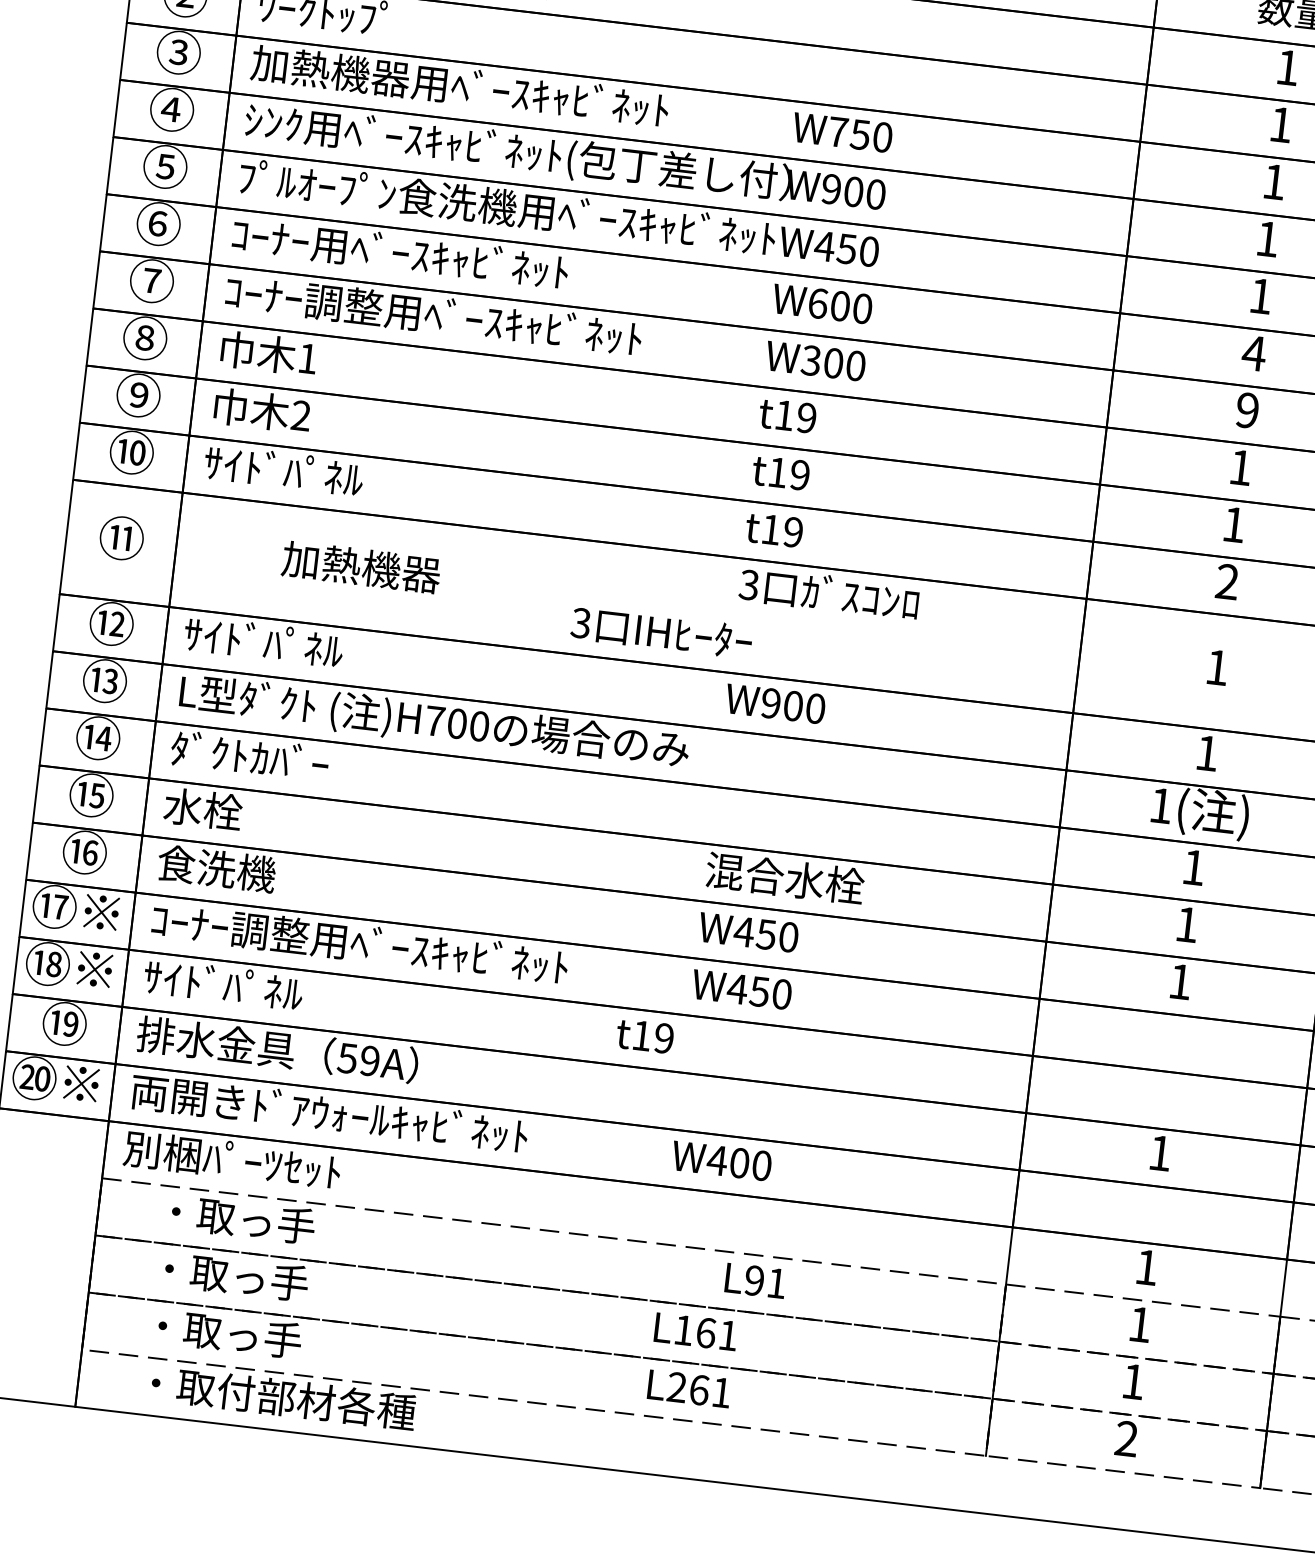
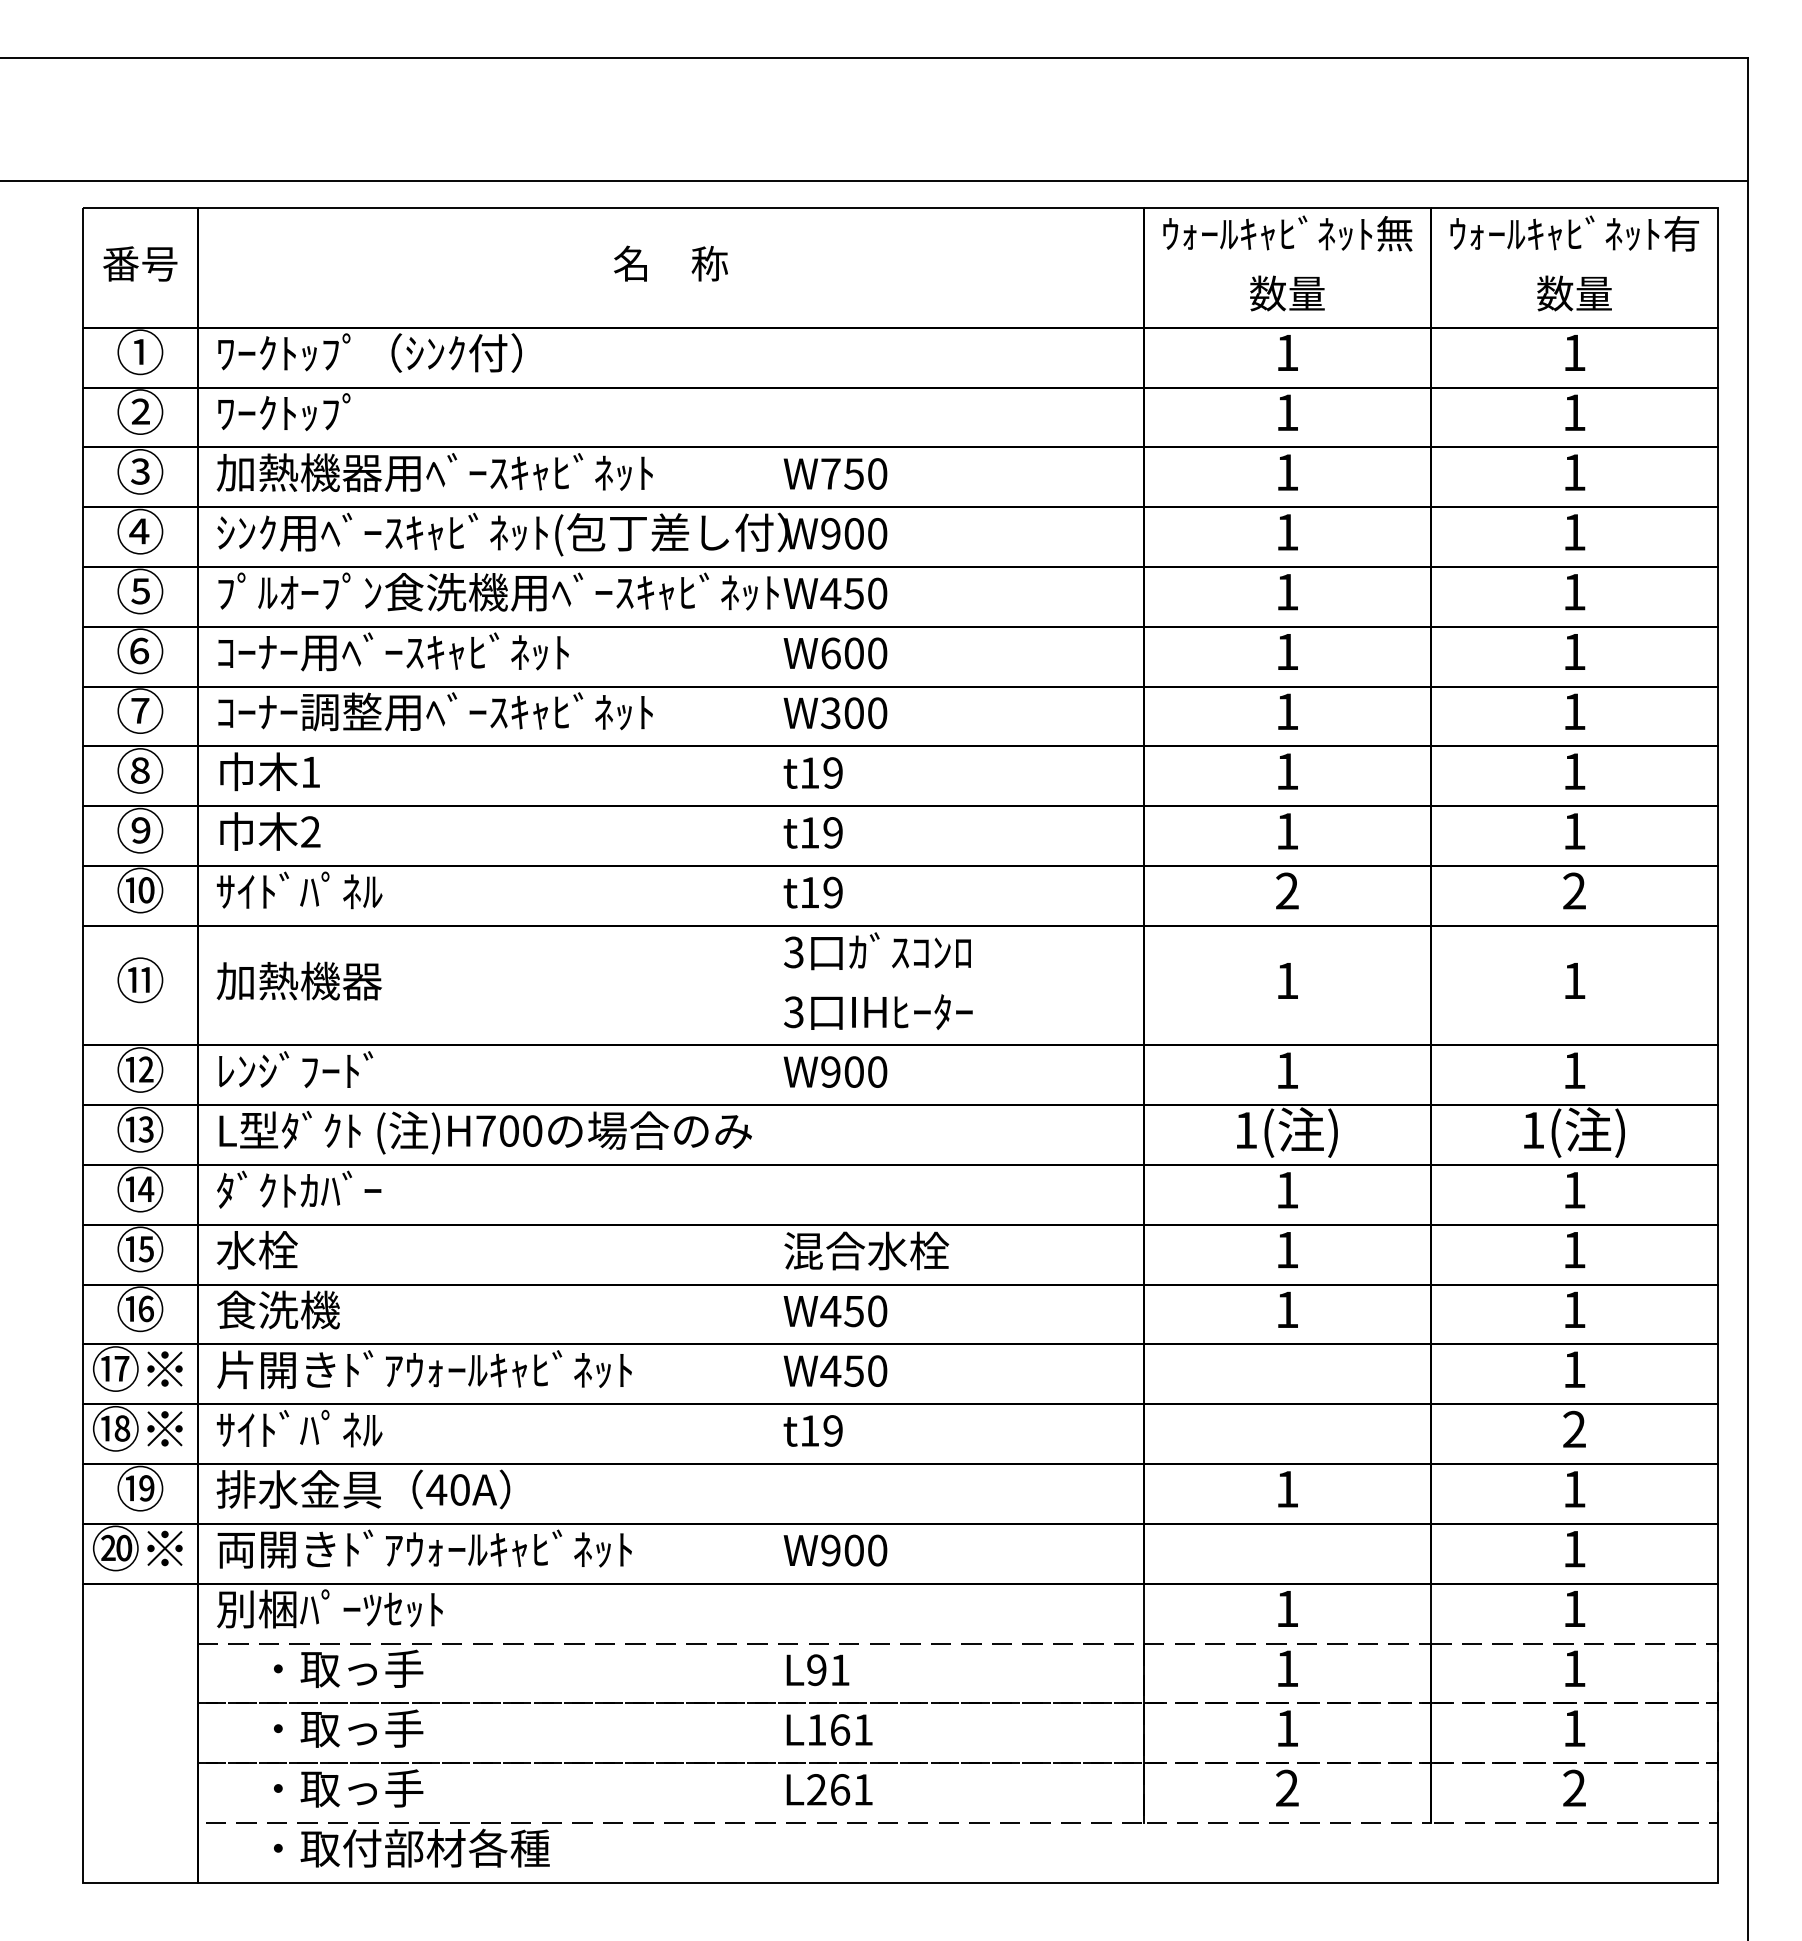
text: (1254, 352) -> (1287, 651), 4 -> 1
text: (1247, 410) -> (1287, 711), 9 -> 1
text: (360, 566) -> (298, 980), moved
text: (661, 632) -> (878, 1011), moved
text: (263, 641) -> (299, 1069), ｻｲﾄﾞﾊﾟﾈﾙ -> ﾚﾝｼﾞﾌｰﾄﾞ
text: (359, 943) -> (434, 1369), ｺｰﾅｰ調整用ﾍﾞｰｽｷｬﾋﾞﾈｯﾄ -> 片開きﾄﾞｱｳｫｰﾙｷｬﾋﾞﾈｯﾄ
text: (644, 1035) -> (812, 1430), moved
text: (358, 1059) -> (447, 1489), 59A -> 40A
text: (717, 1160) -> (830, 1550), W400 -> W900
text: (755, 1281) -> (817, 1670), moved

